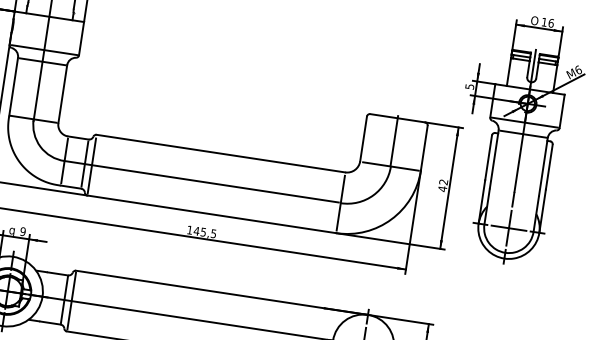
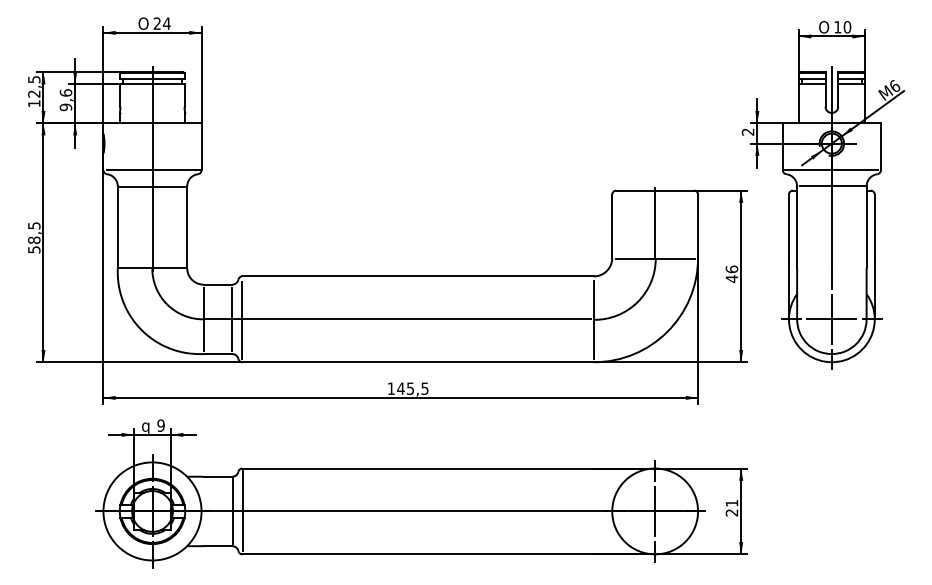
text: (551, 23) -> (847, 27), 16 -> 10
text: (469, 86) -> (747, 131), 5 -> 2
text: (443, 182) -> (731, 269), 42 -> 46

